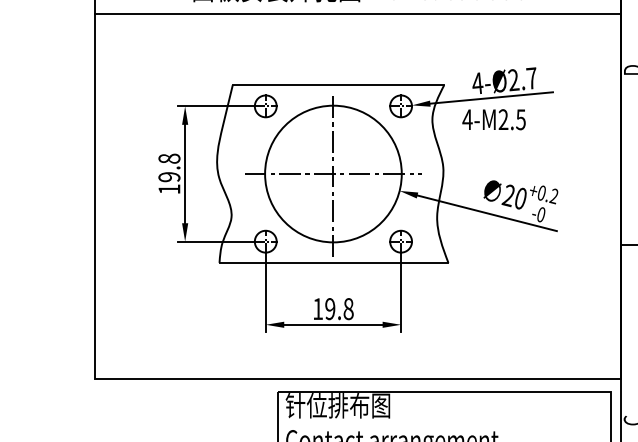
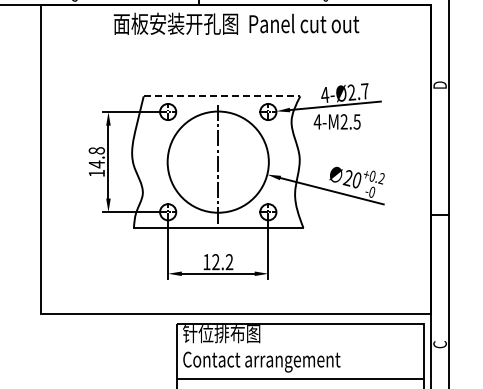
line: (358, 13) -> (236, 43), removed
line: (339, 85) -> (222, 96), solid -> dashed
line: (333, 174) -> (218, 162), removed
text: (168, 177) -> (96, 164), 19.8 -> 14.8
text: (339, 309) -> (222, 262), 19.8 -> 12.2

